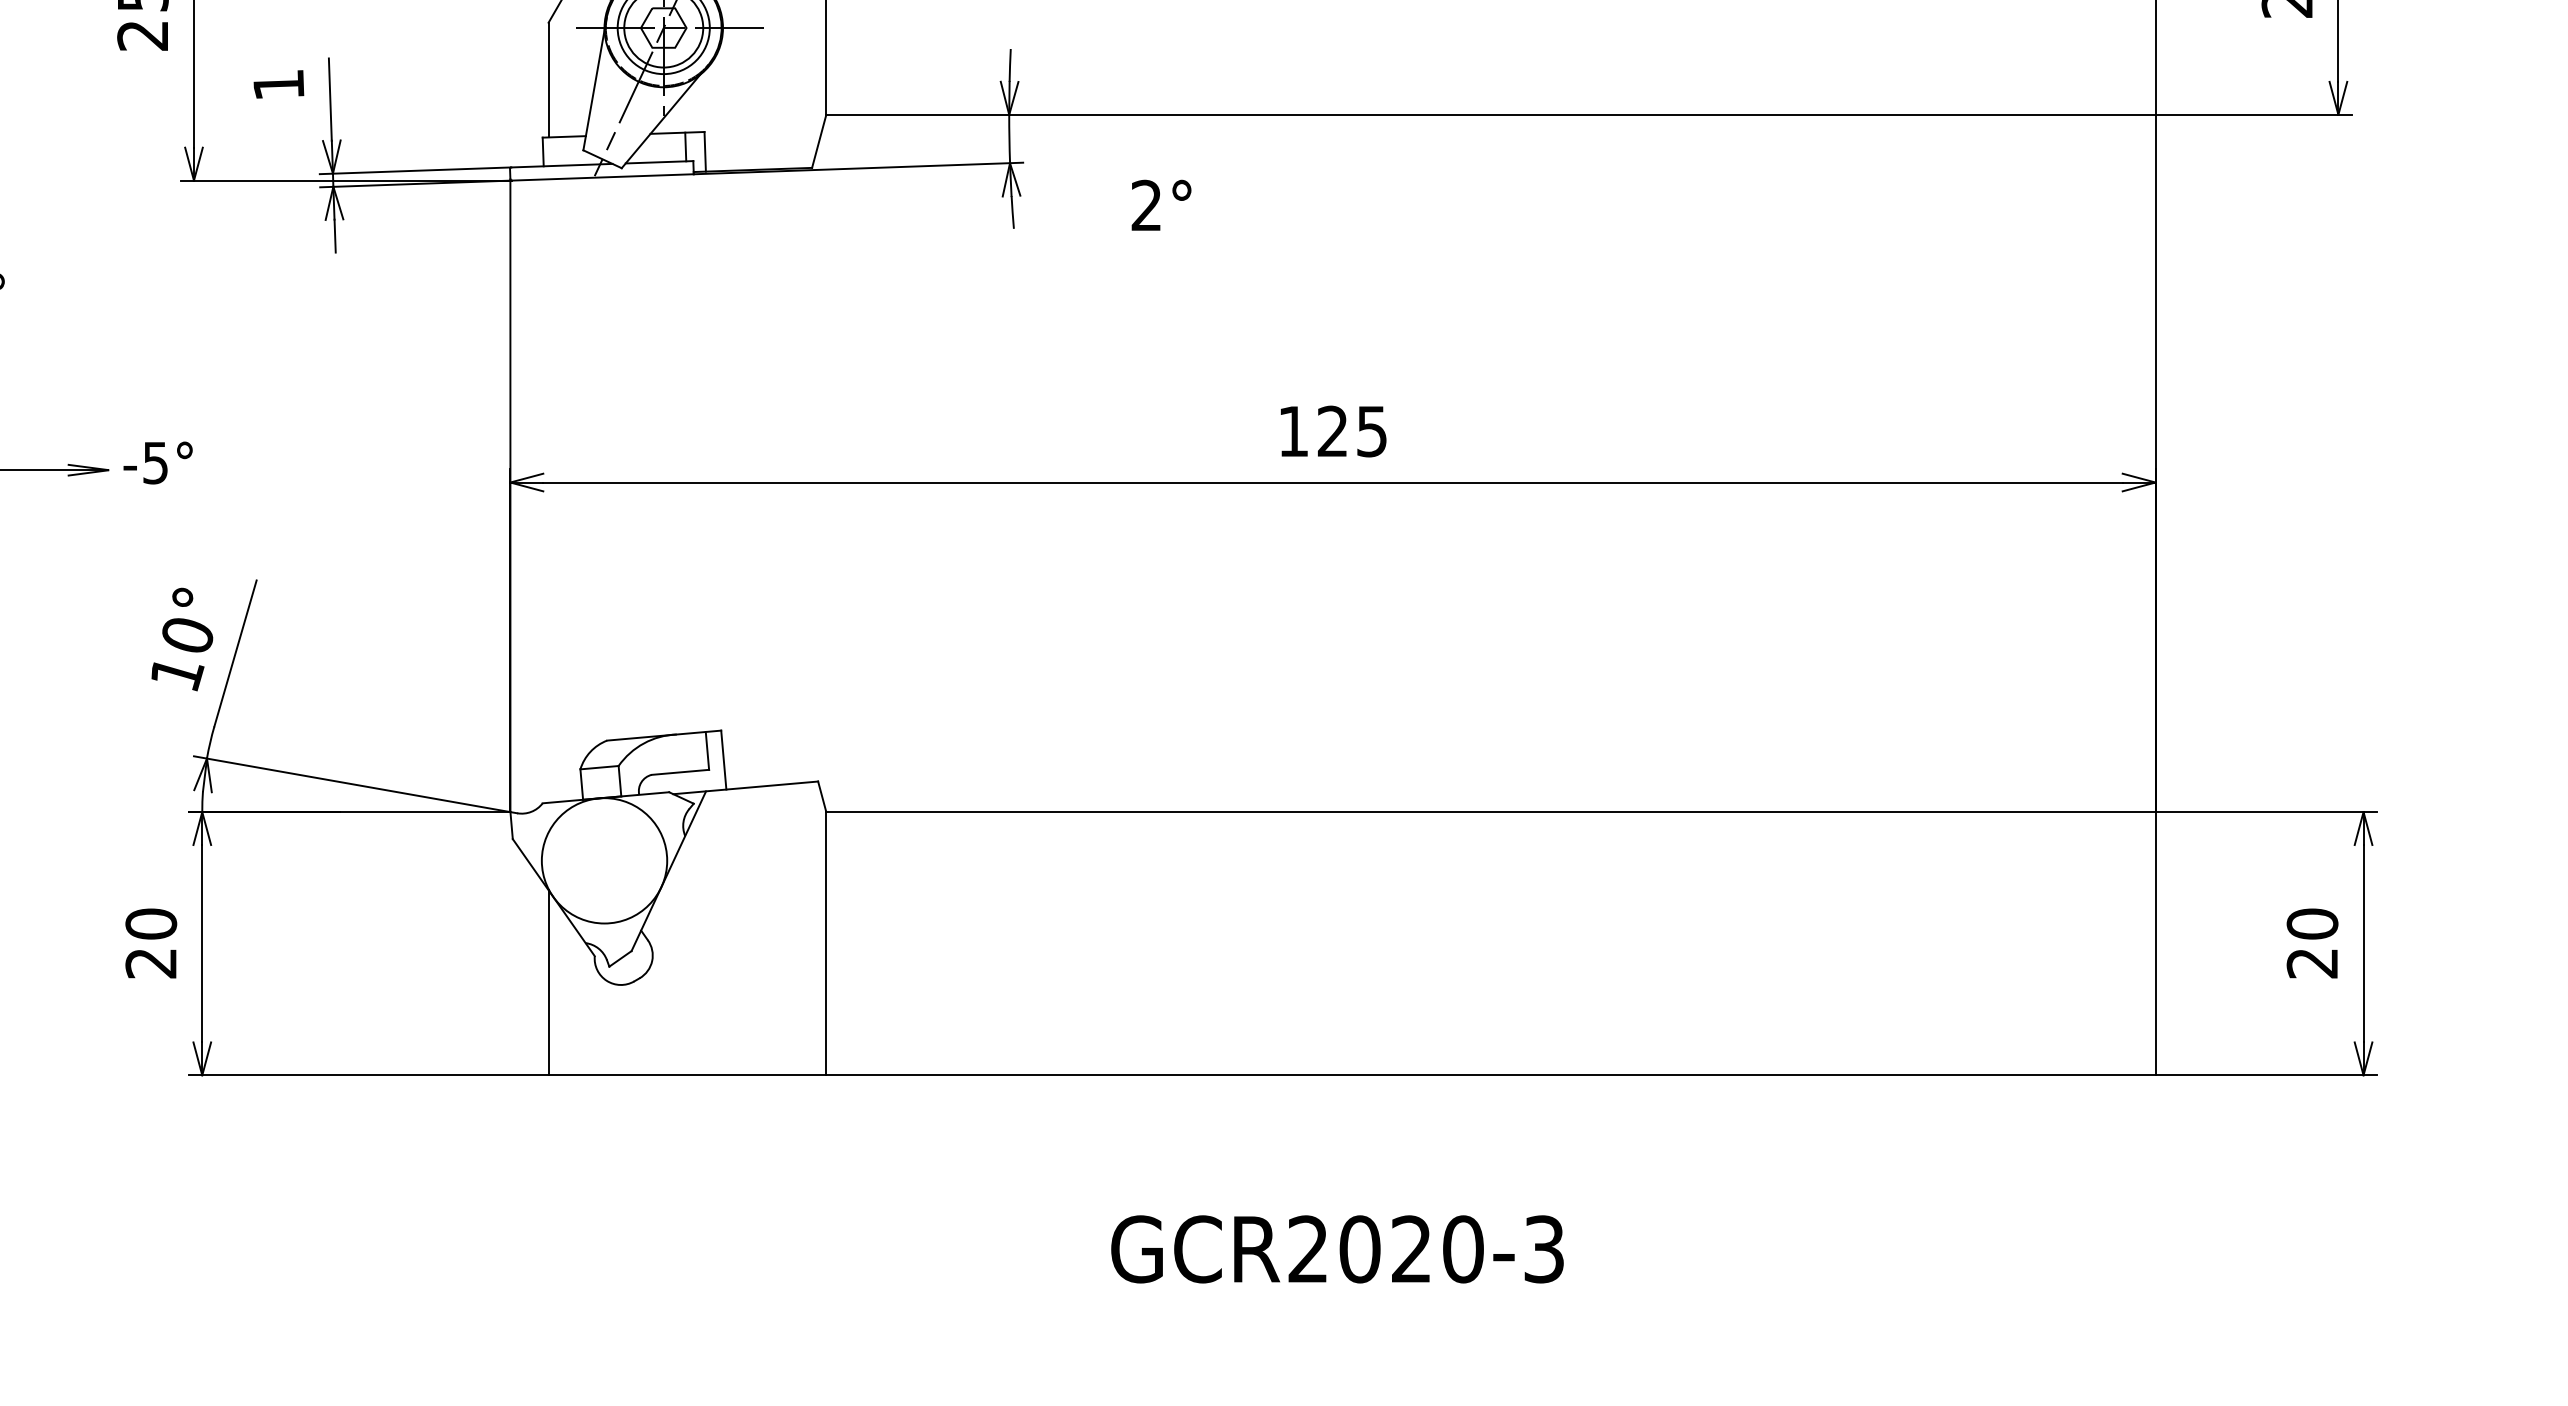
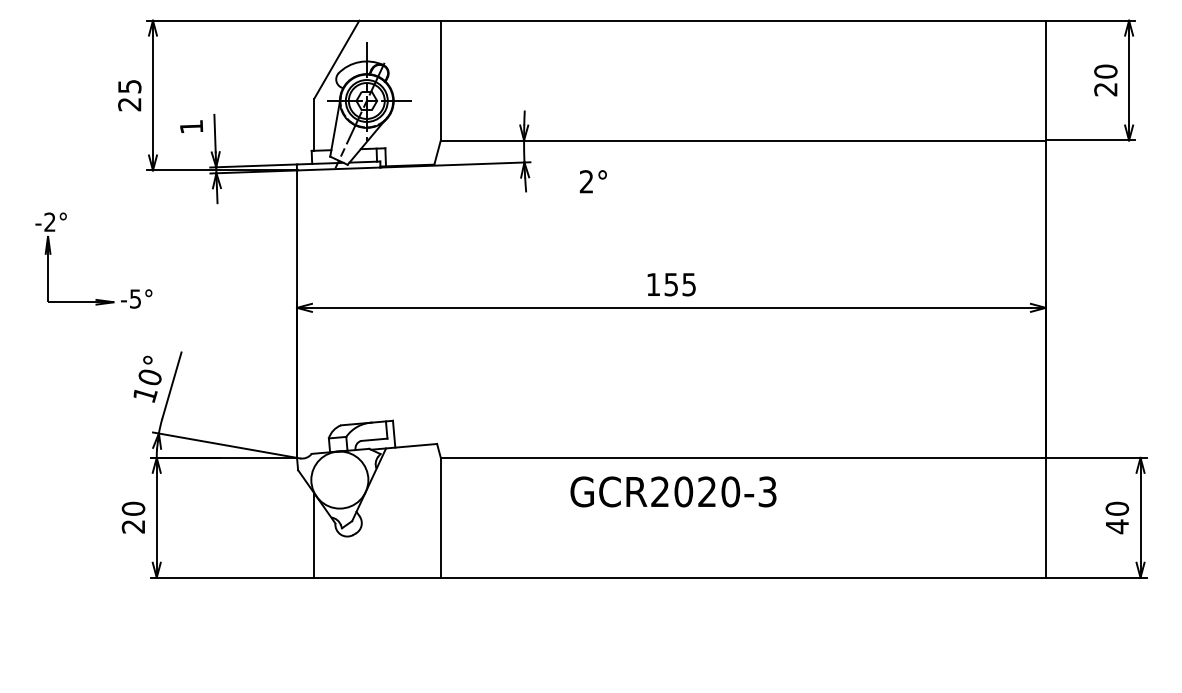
text: (1330, 431) -> (670, 284), 125 -> 155
text: (2310, 962) -> (1116, 526), 20 -> 40
text: (1337, 1248) -> (673, 491), moved

